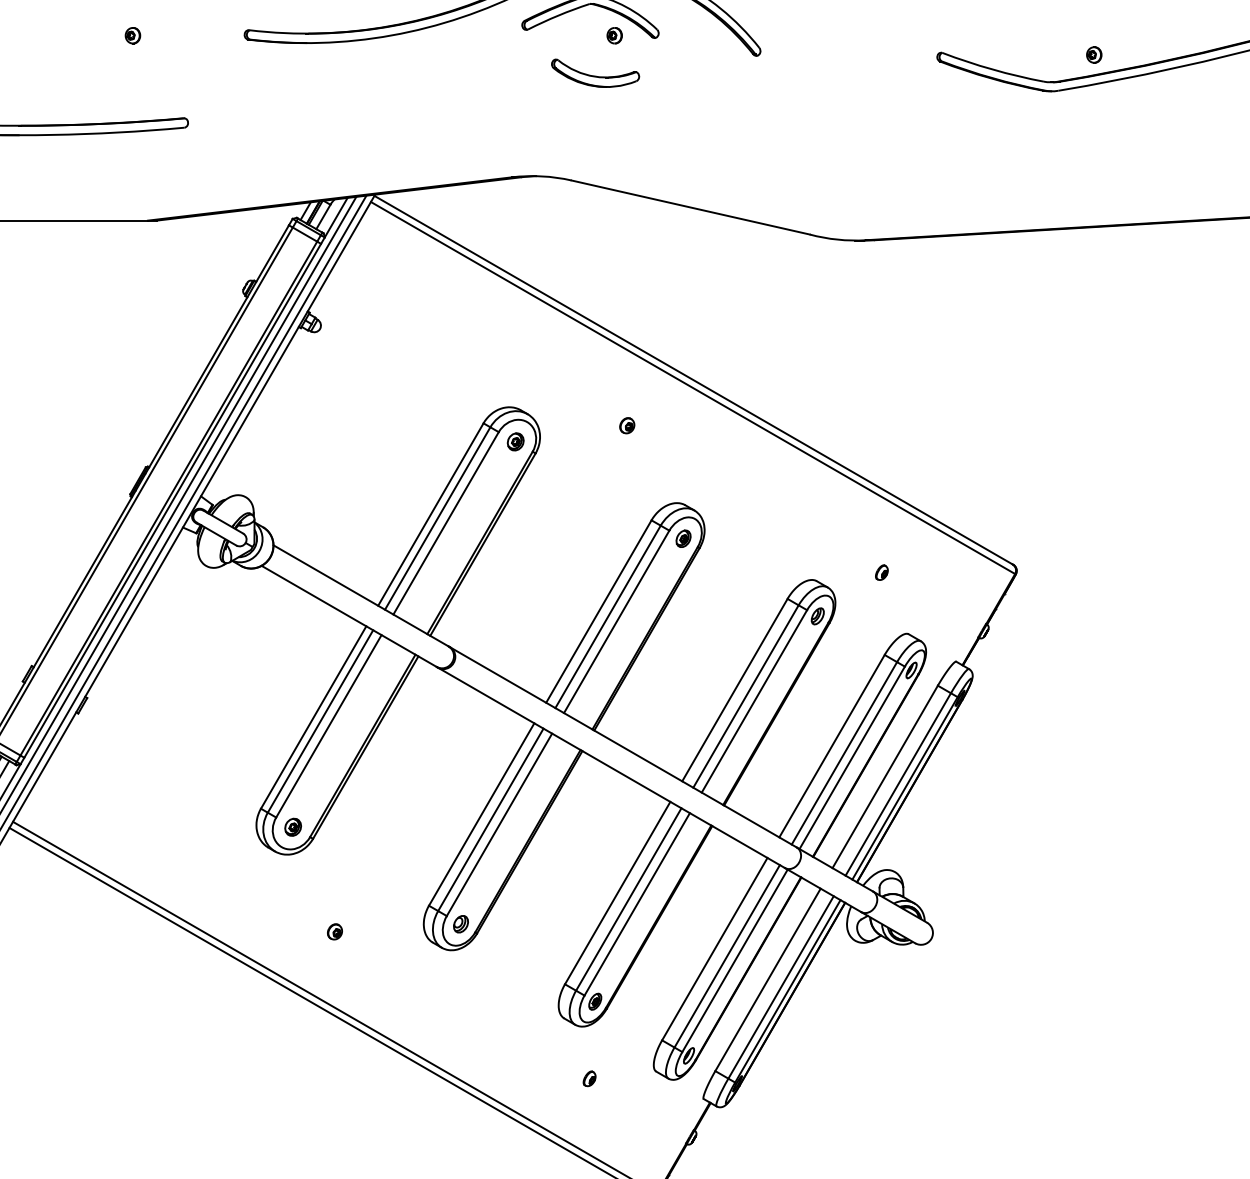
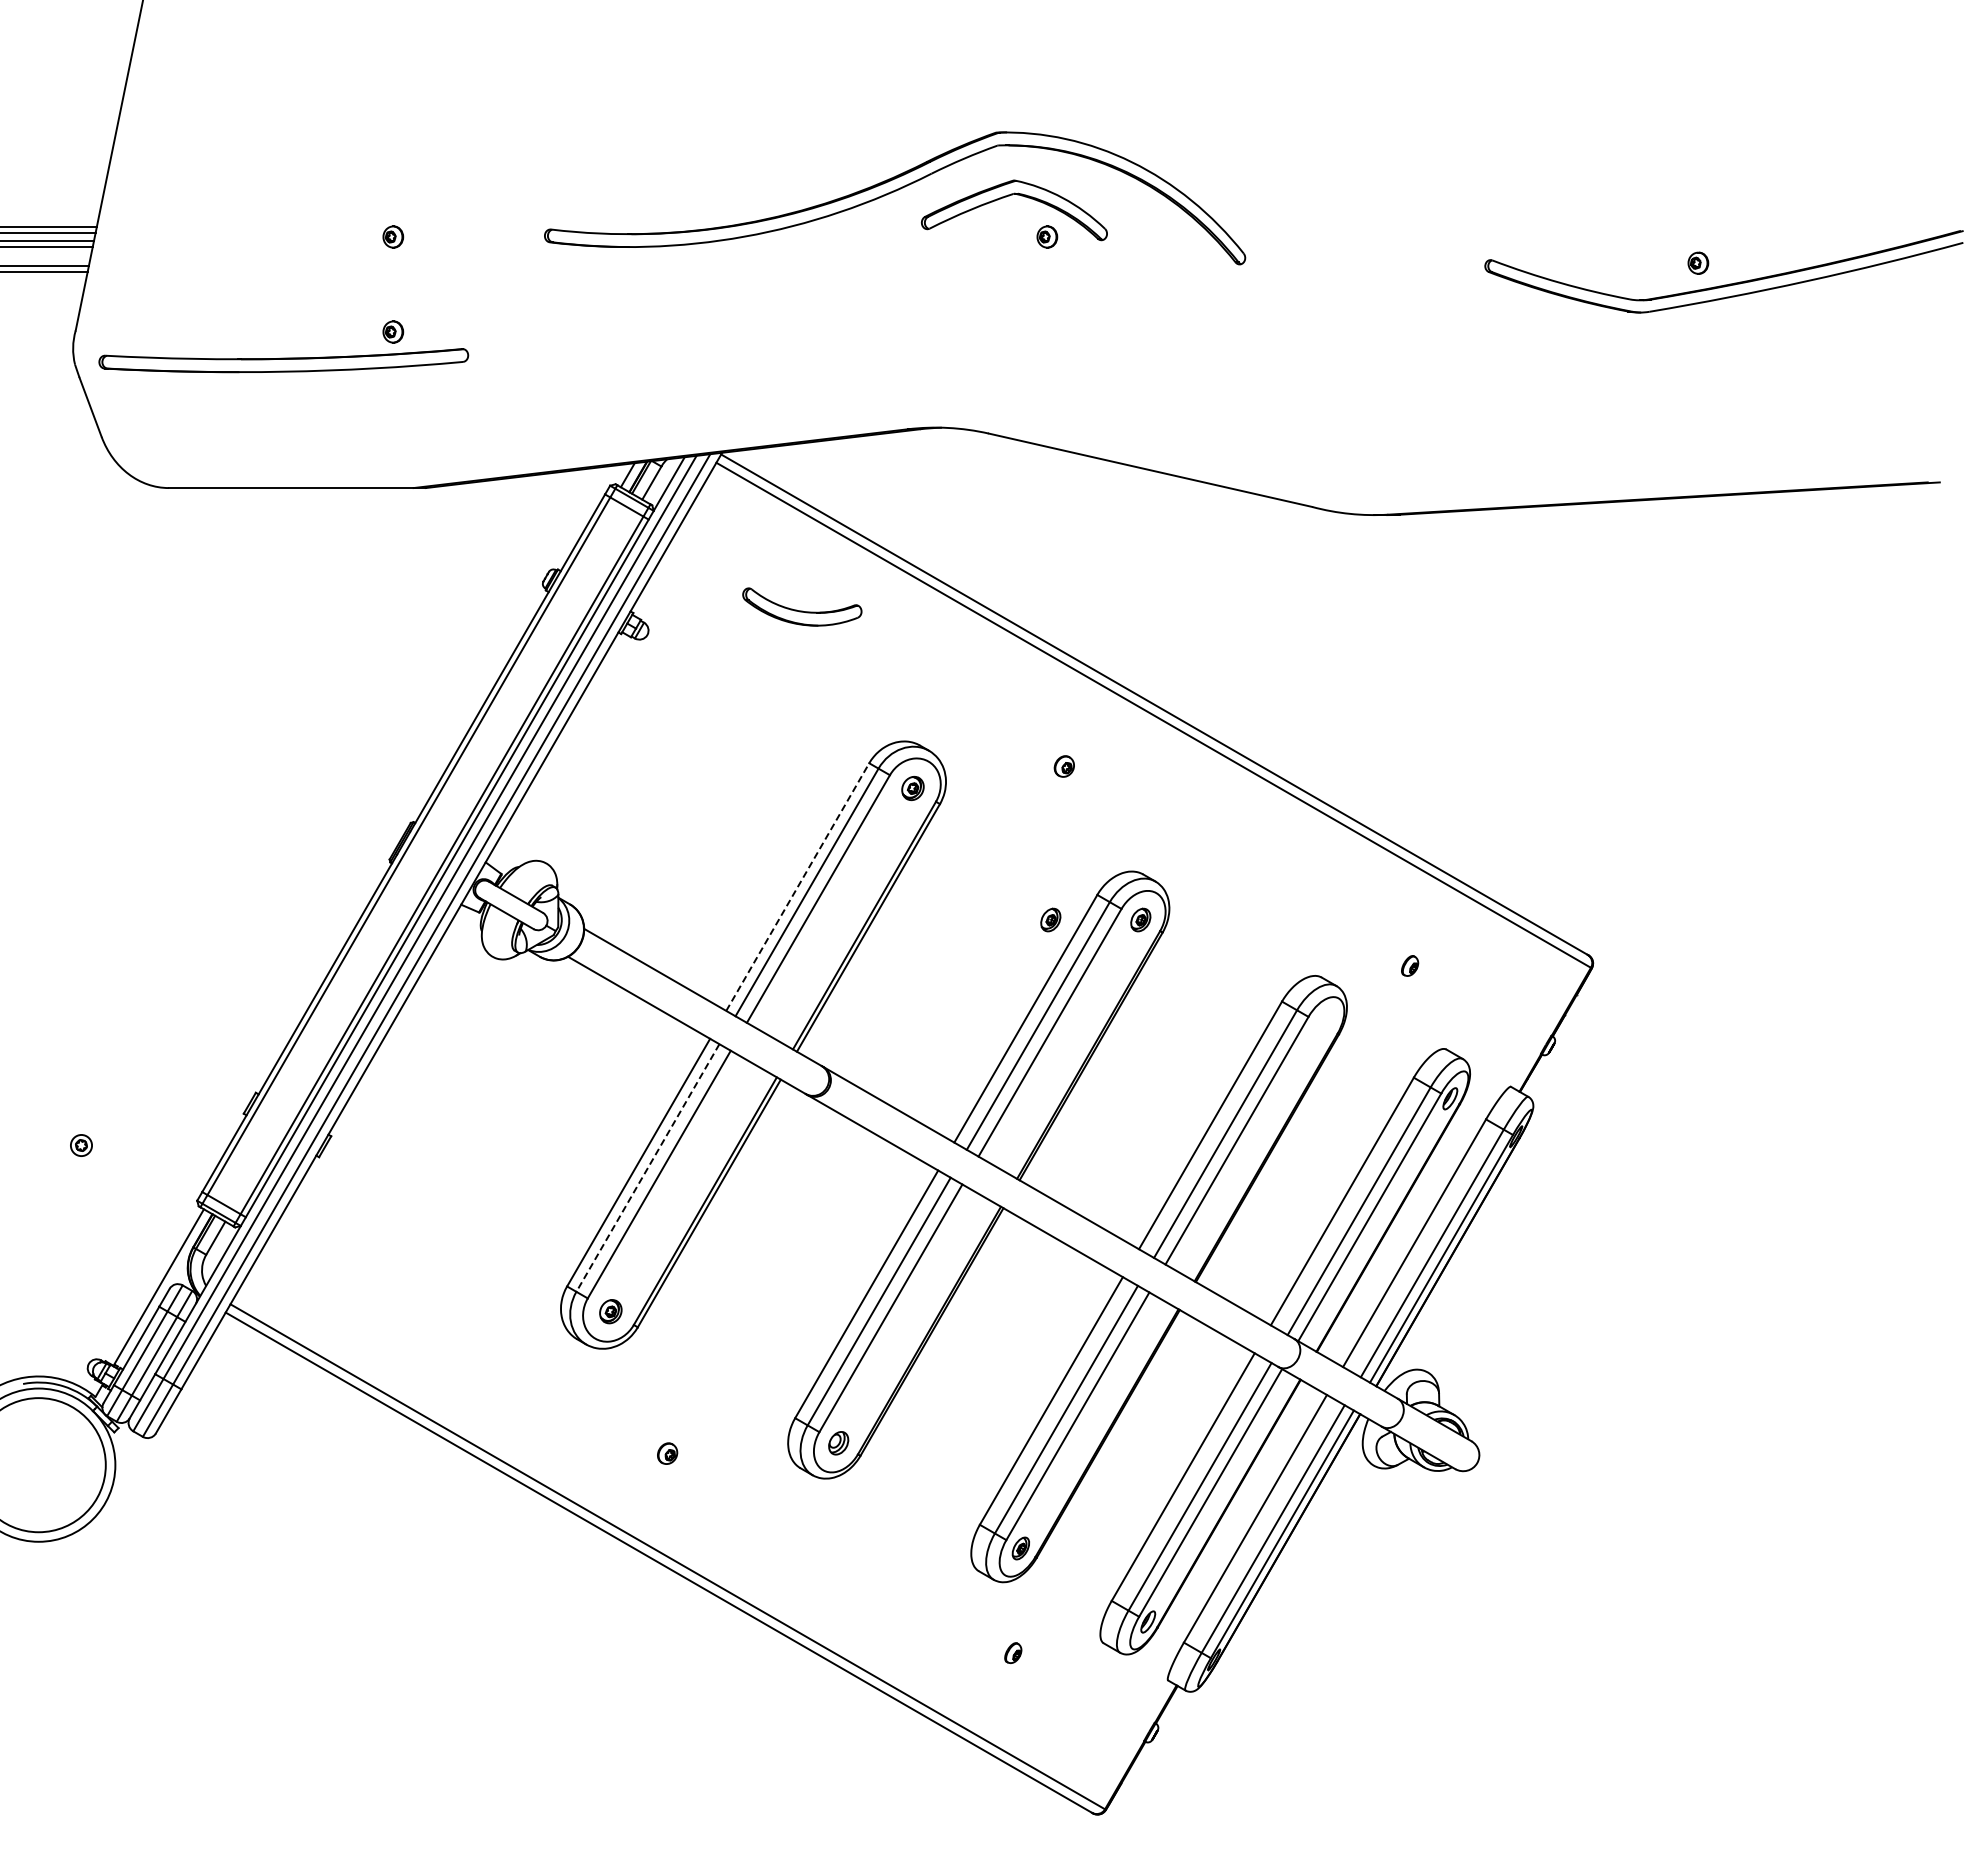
part: (595, 72) -> (802, 606), moved
part: (133, 105) -> (393, 331), added
line: (430, 514) -> (797, 887), solid -> dashed
part: (617, 538) -> (1050, 919), added
part: (818, 616) -> (1323, 1025), removed
line: (320, 721) -> (647, 1168), solid -> dashed

